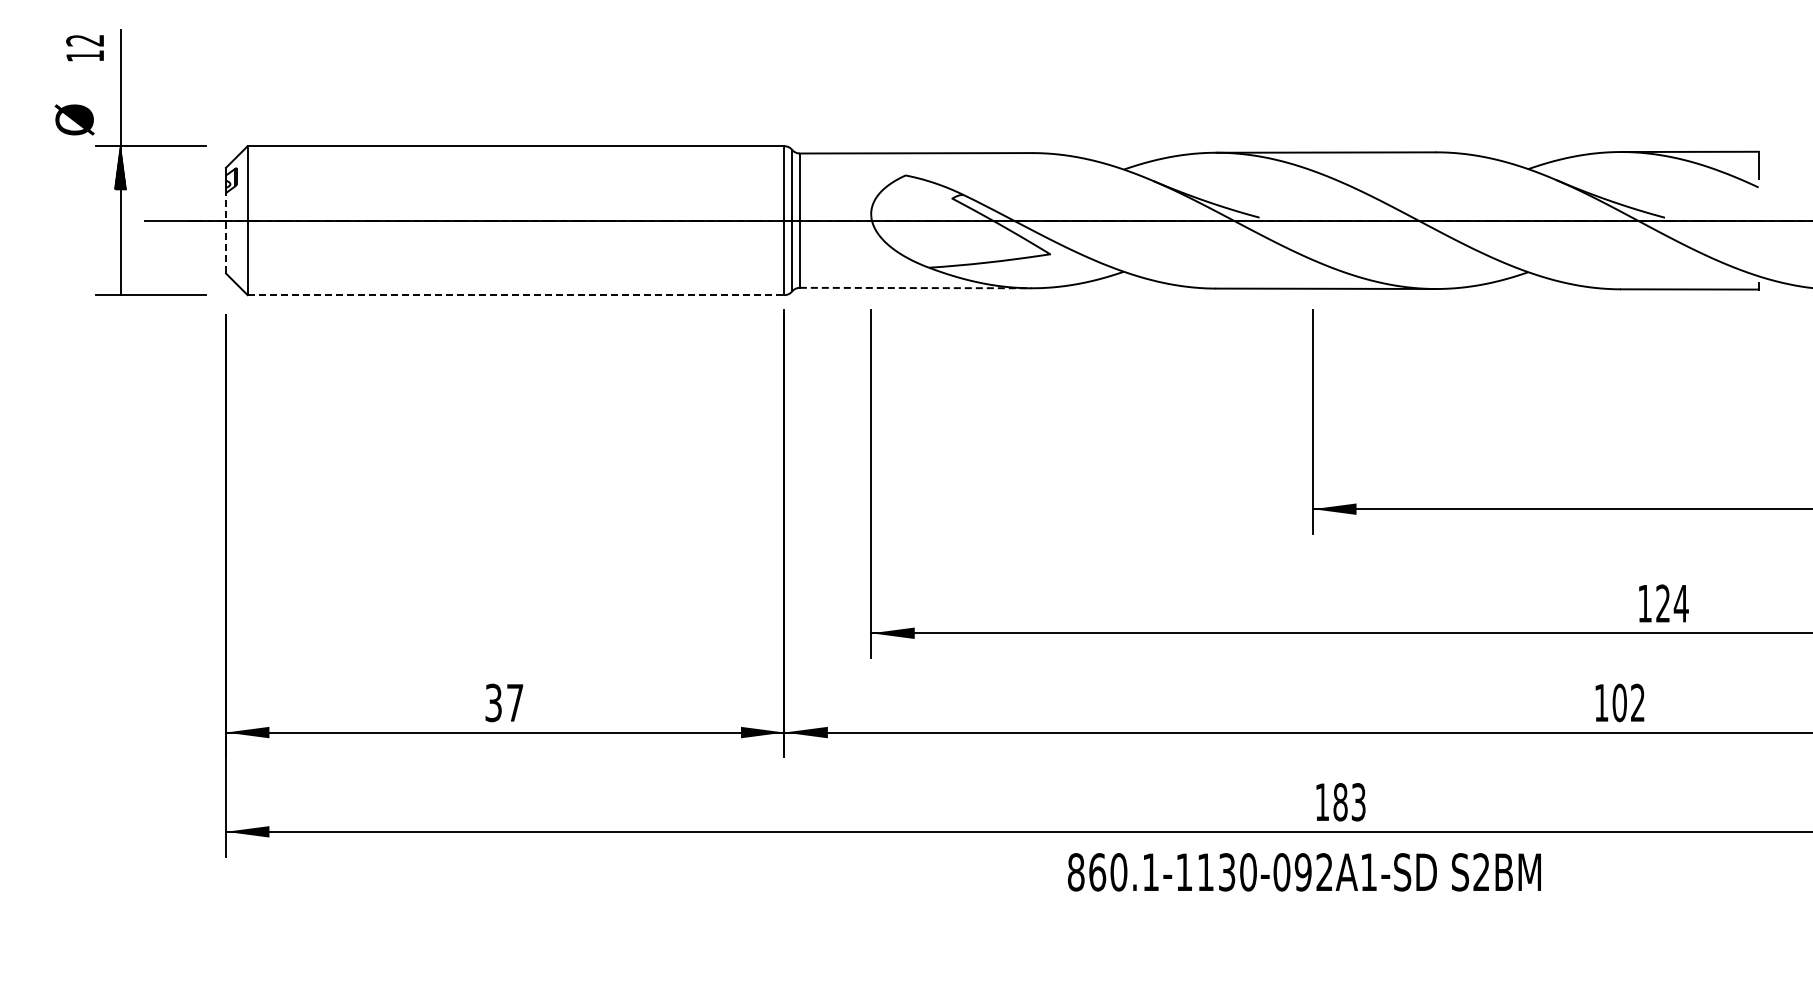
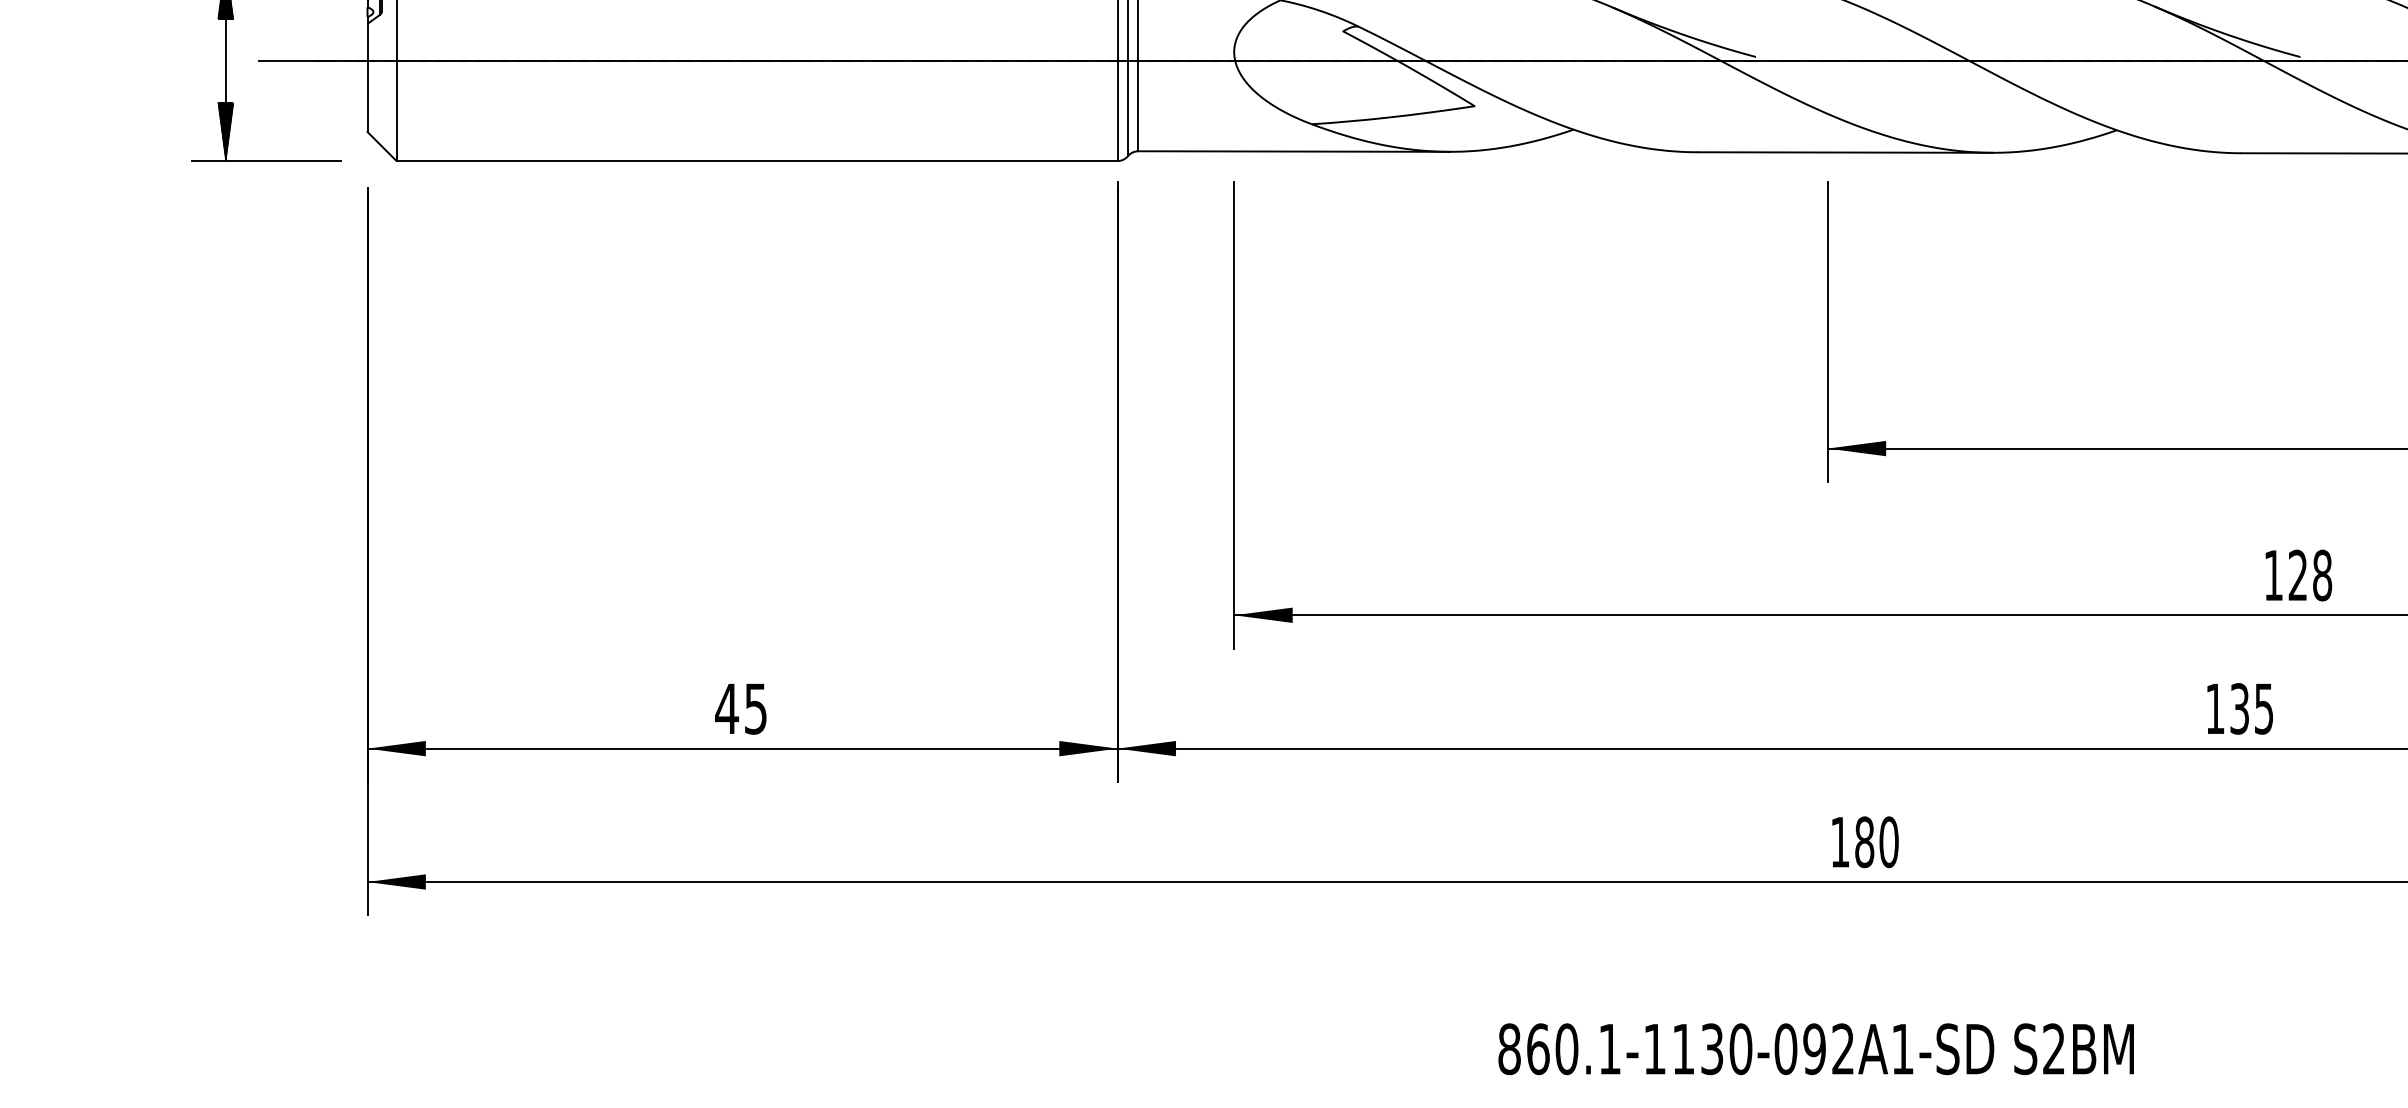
line: (226, 232) -> (368, 76), dashed -> solid
hatch: (120, 272) -> (225, 130), added
line: (915, 288) -> (1293, 152), dashed -> solid
line: (516, 295) -> (757, 161), dashed -> solid
text: (1680, 603) -> (2321, 575), 124 -> 128
text: (503, 702) -> (740, 708), 37 -> 45
text: (1628, 702) -> (2251, 708), 102 -> 135
text: (1358, 802) -> (1888, 842), 183 -> 180
text: (1304, 872) -> (1816, 1049), moved

